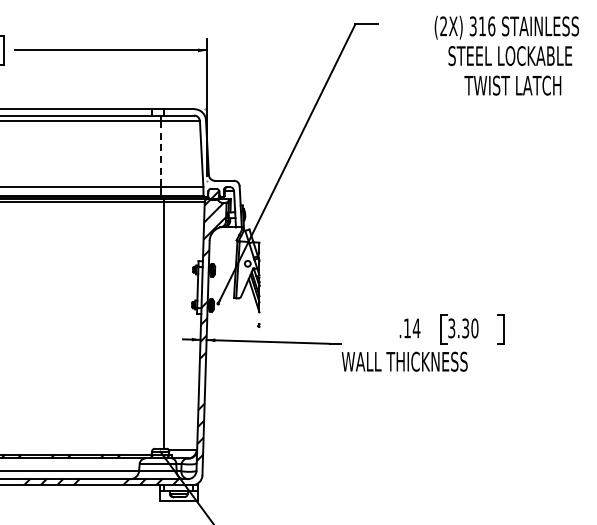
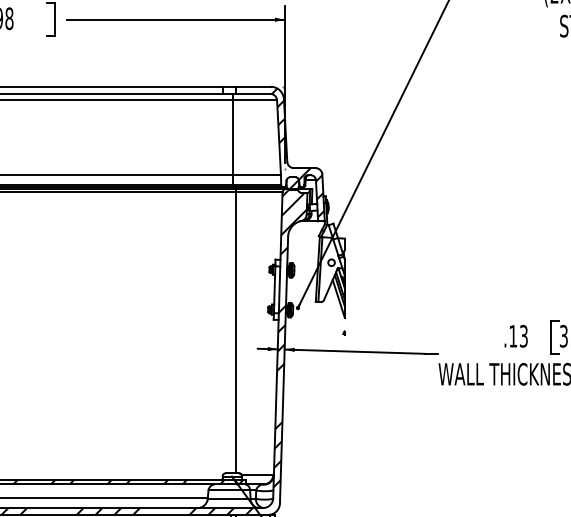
line: (161, 154) -> (233, 138), dashed -> solid
hatch: (218, 166) -> (298, 151), added
text: (416, 328) -> (523, 336), .14 -> .13

